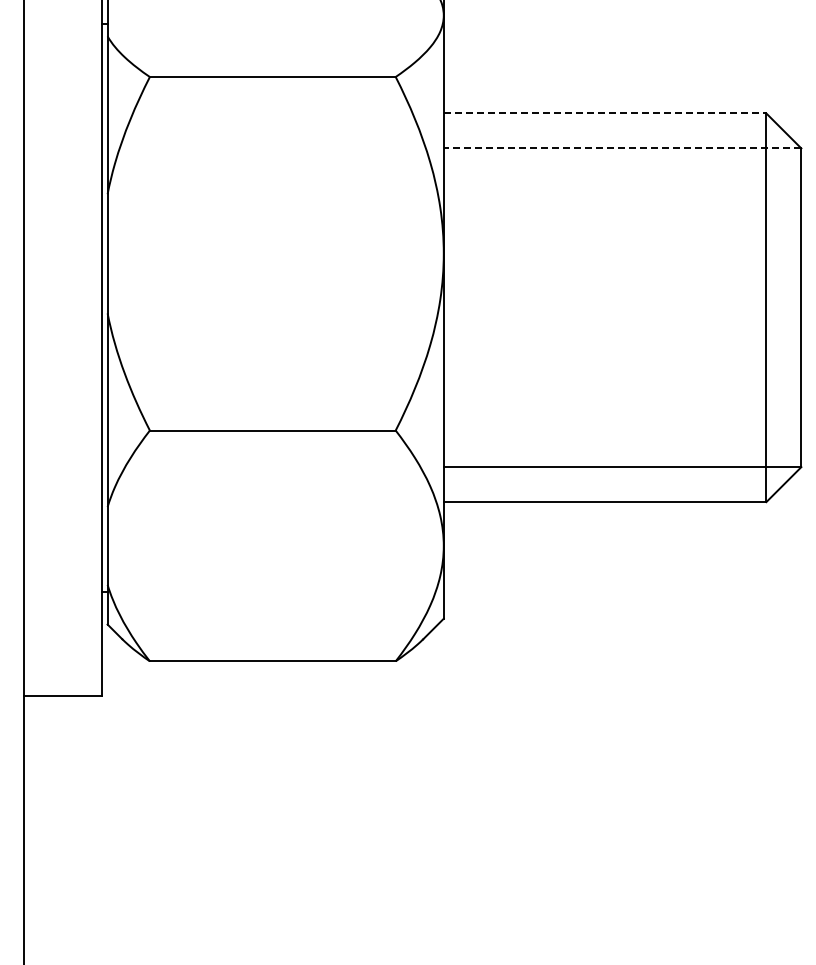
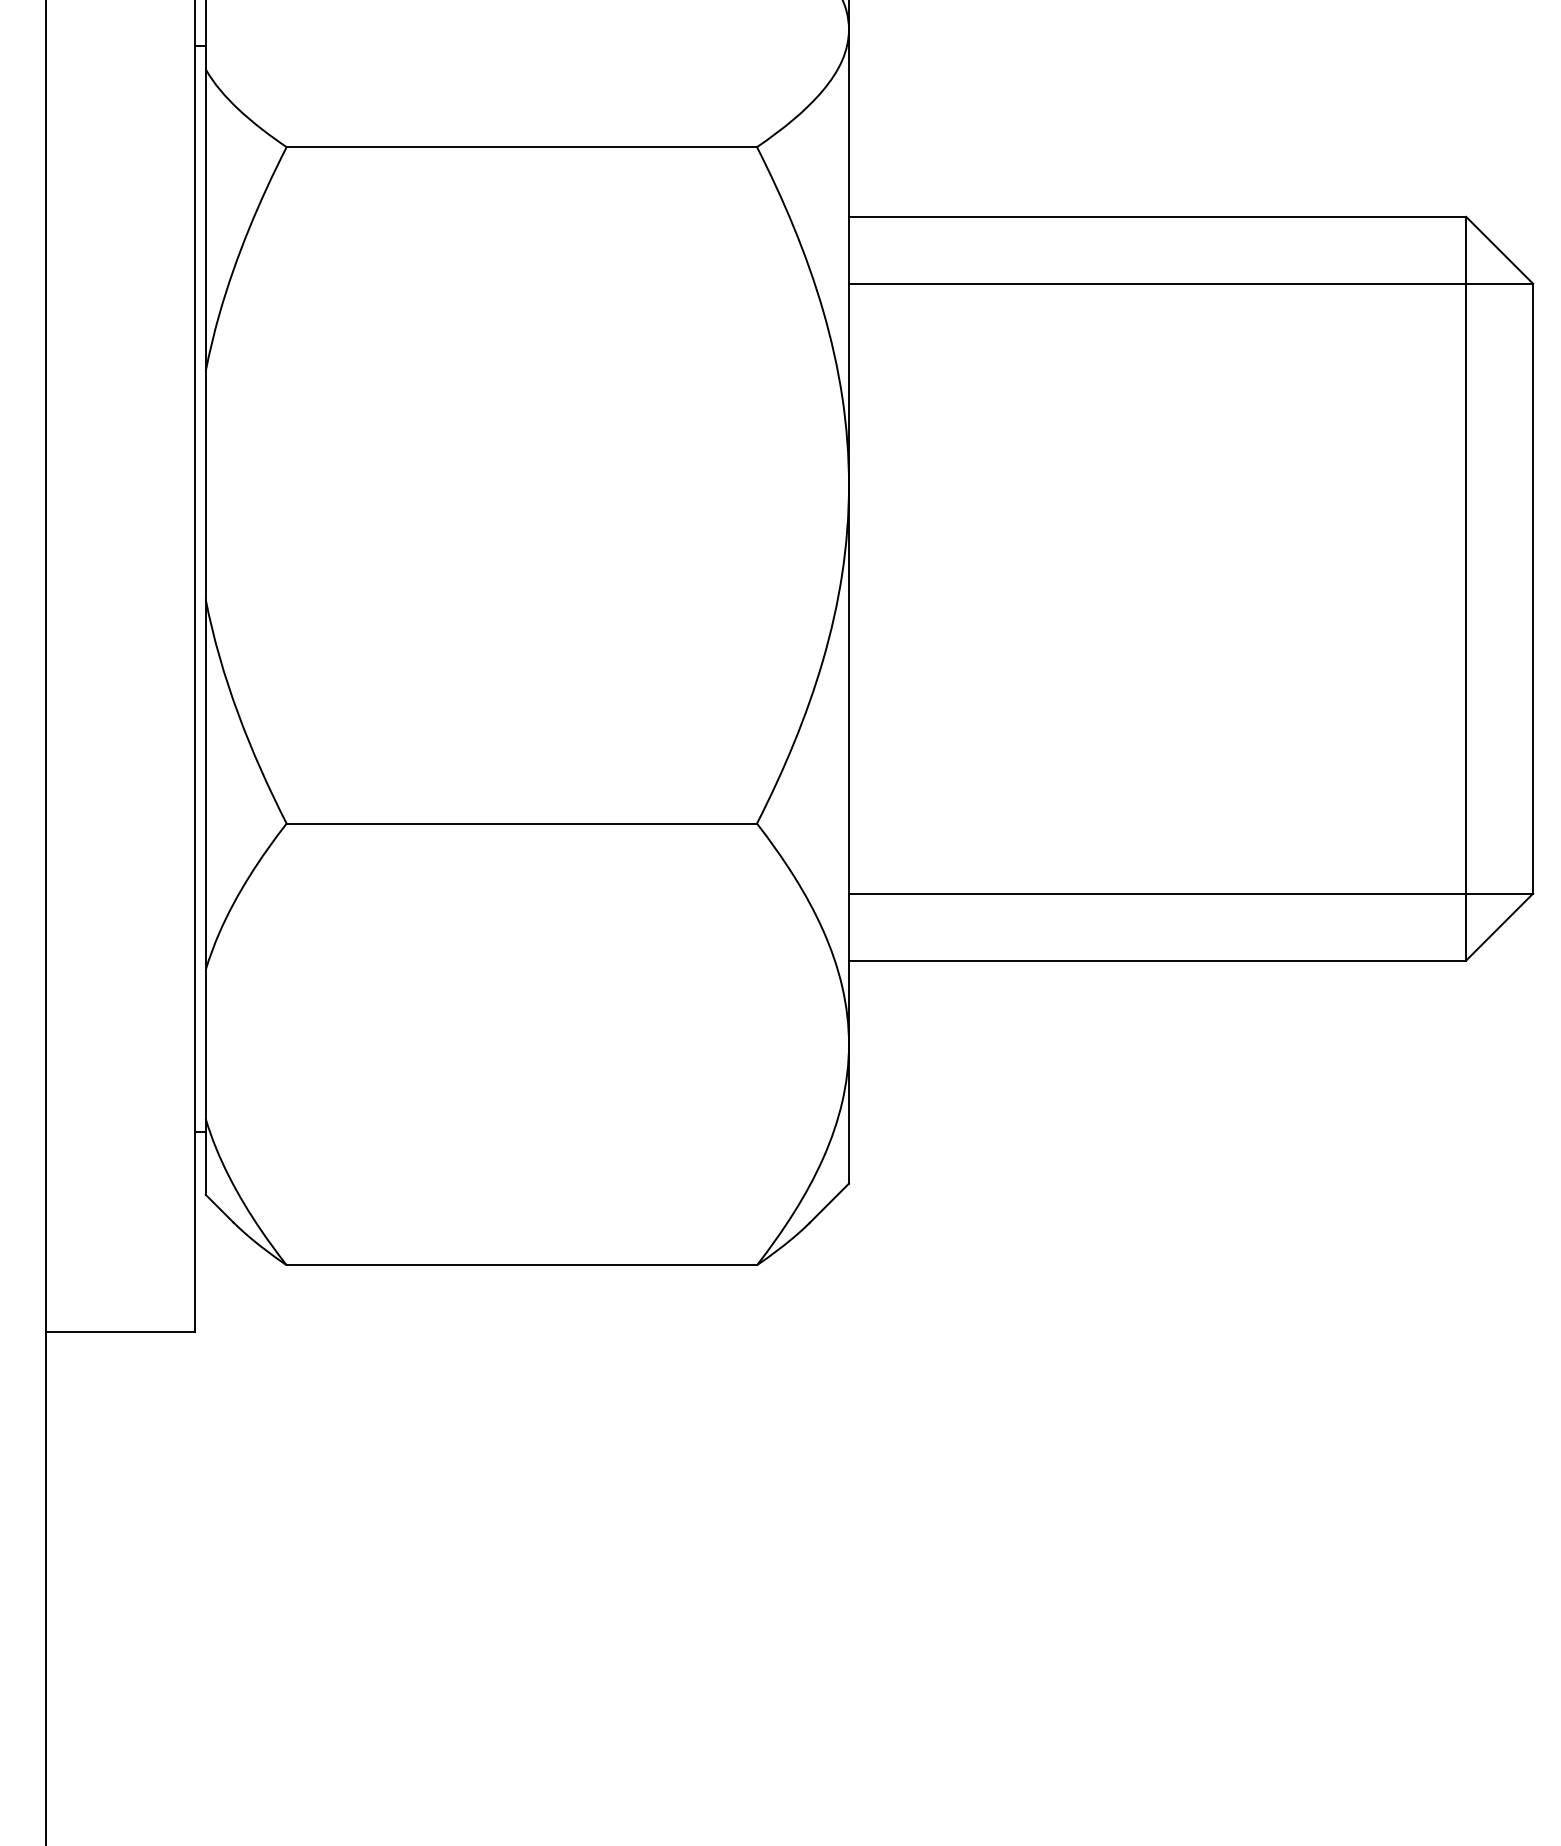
line: (605, 113) -> (1158, 216), dashed -> solid
line: (622, 148) -> (1190, 283), dashed -> solid

